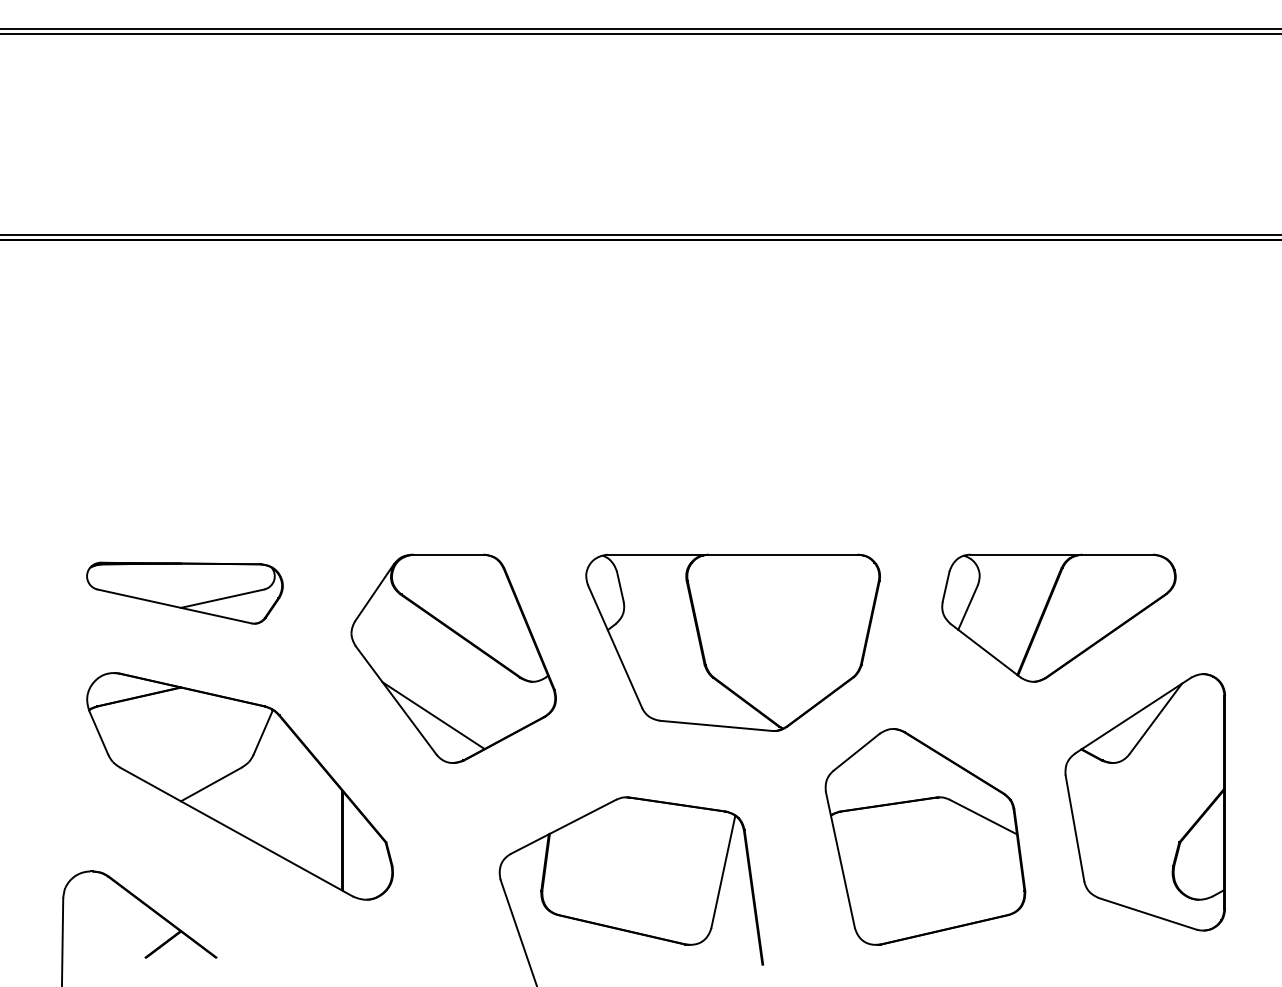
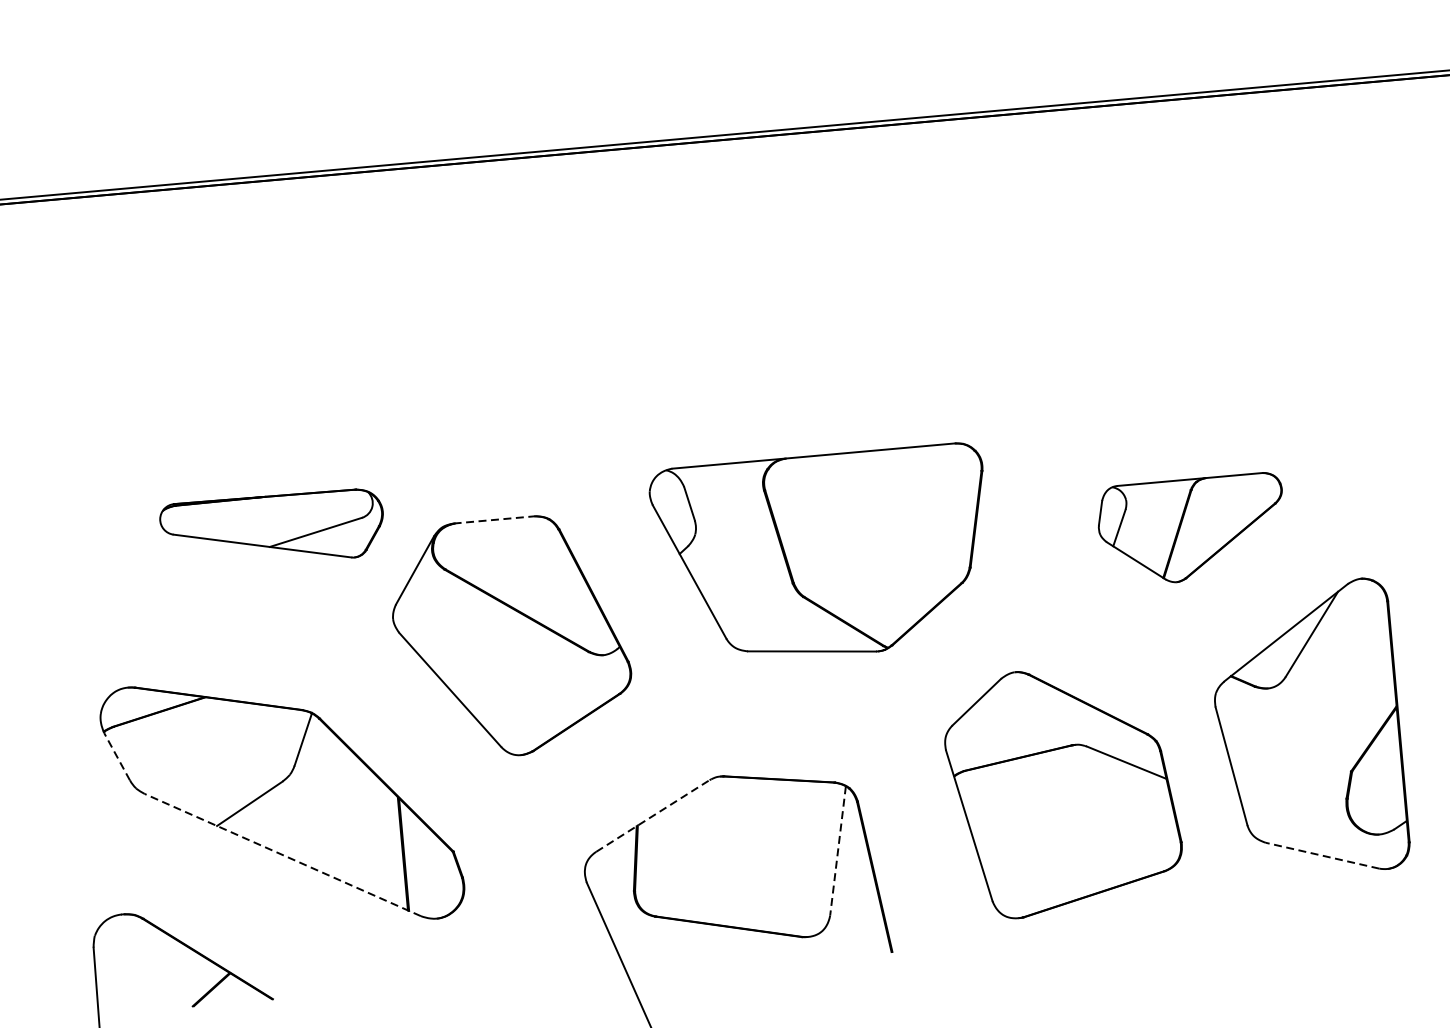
line: (448, 554) -> (494, 519), solid -> dashed
part: (184, 592) -> (272, 529), moved
part: (1058, 617) -> (1191, 529), size x0.7
part: (732, 642) -> (822, 555), moved
line: (433, 715) -> (494, 703), removed
line: (98, 732) -> (116, 756), solid -> dashed
line: (563, 826) -> (652, 815), solid -> dashed
line: (236, 831) -> (282, 854), solid -> dashed
line: (723, 872) -> (838, 851), solid -> dashed
line: (1147, 913) -> (1322, 855), solid -> dashed

